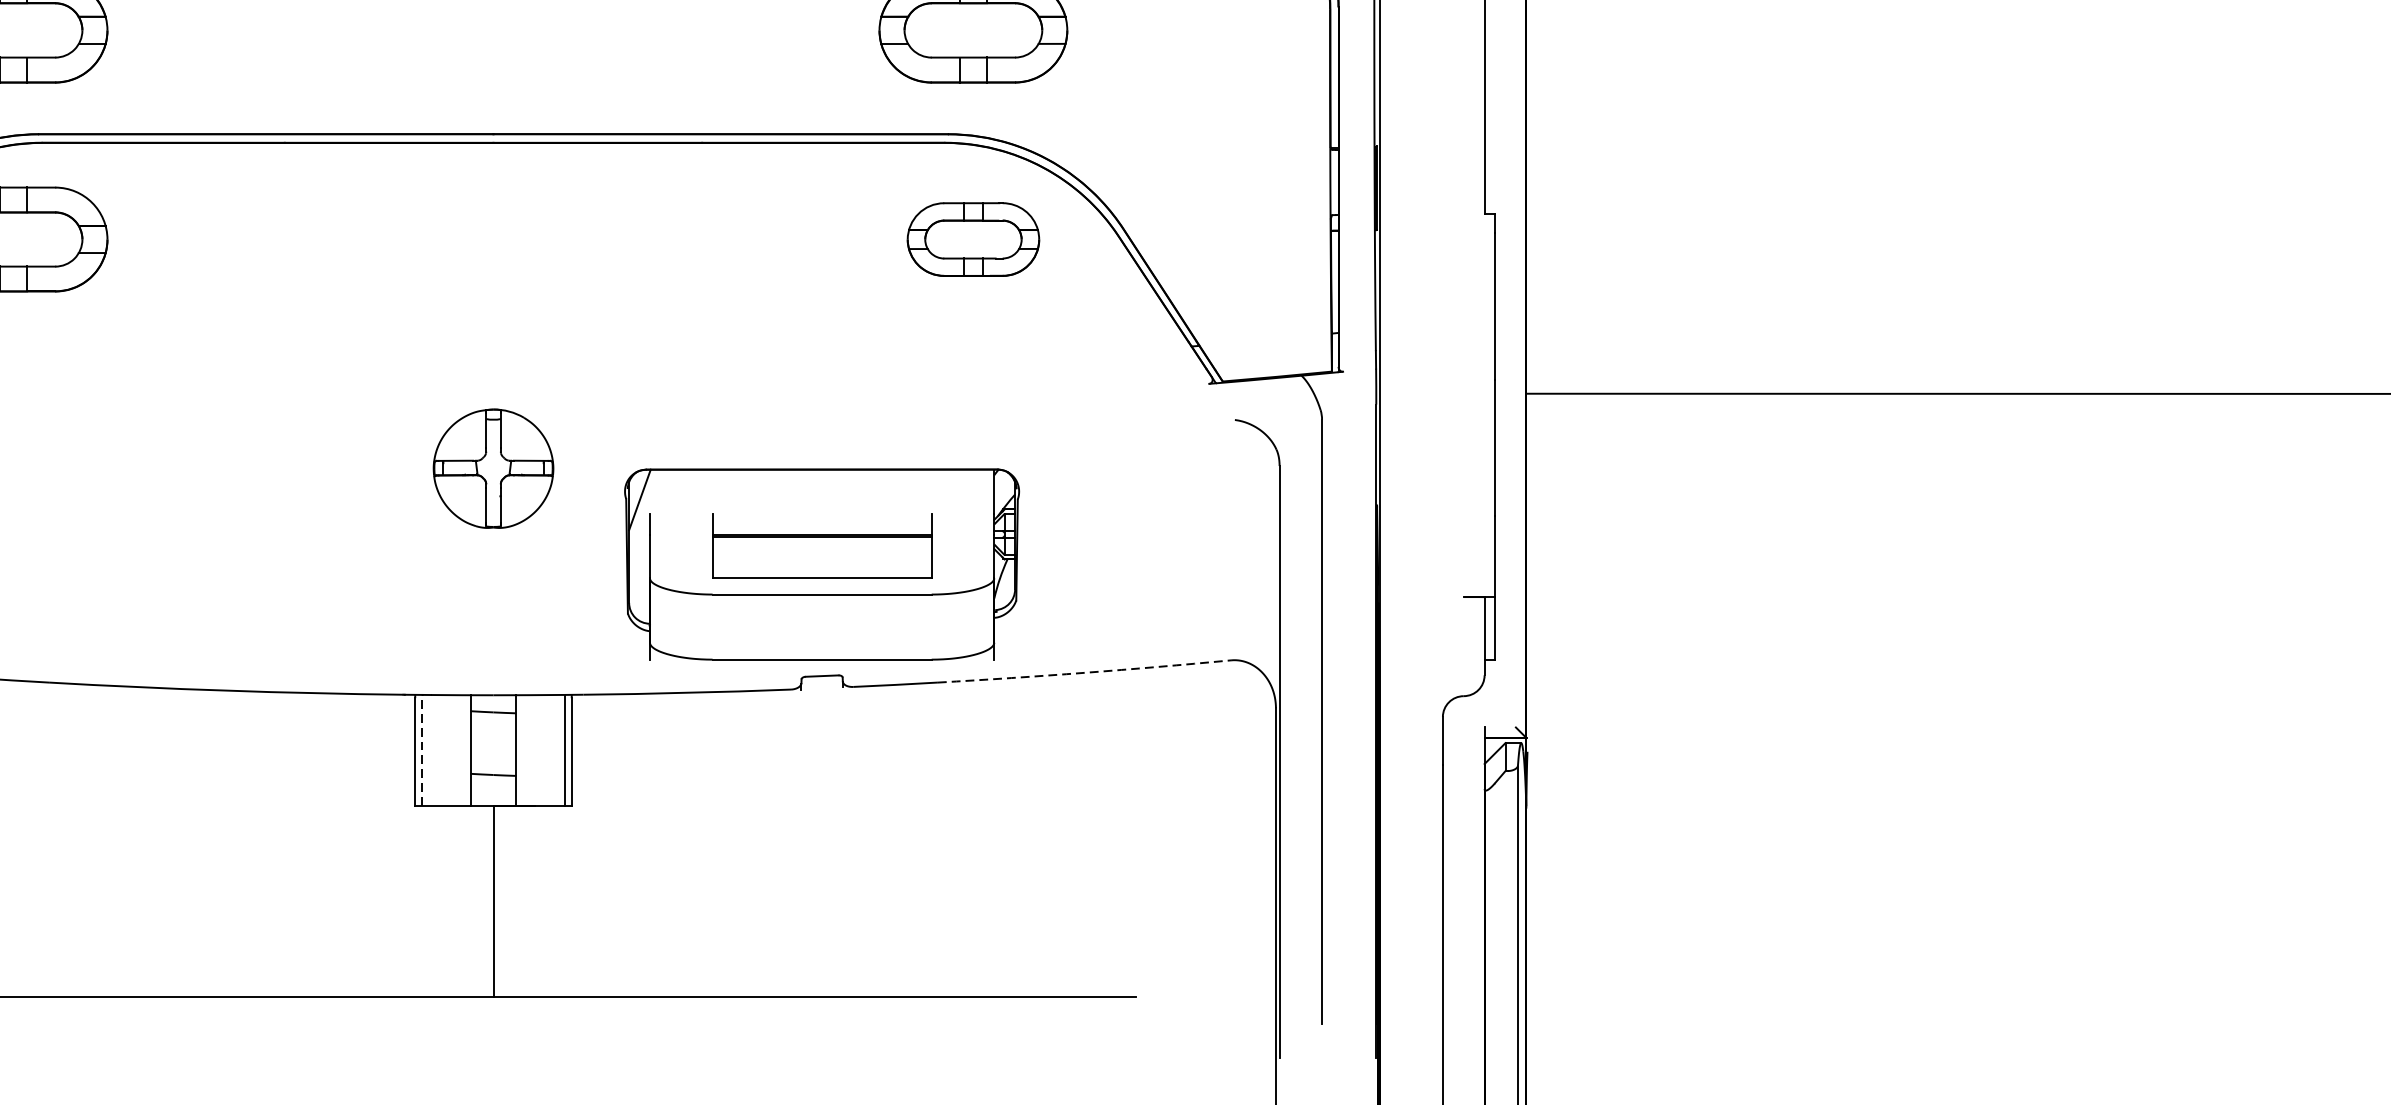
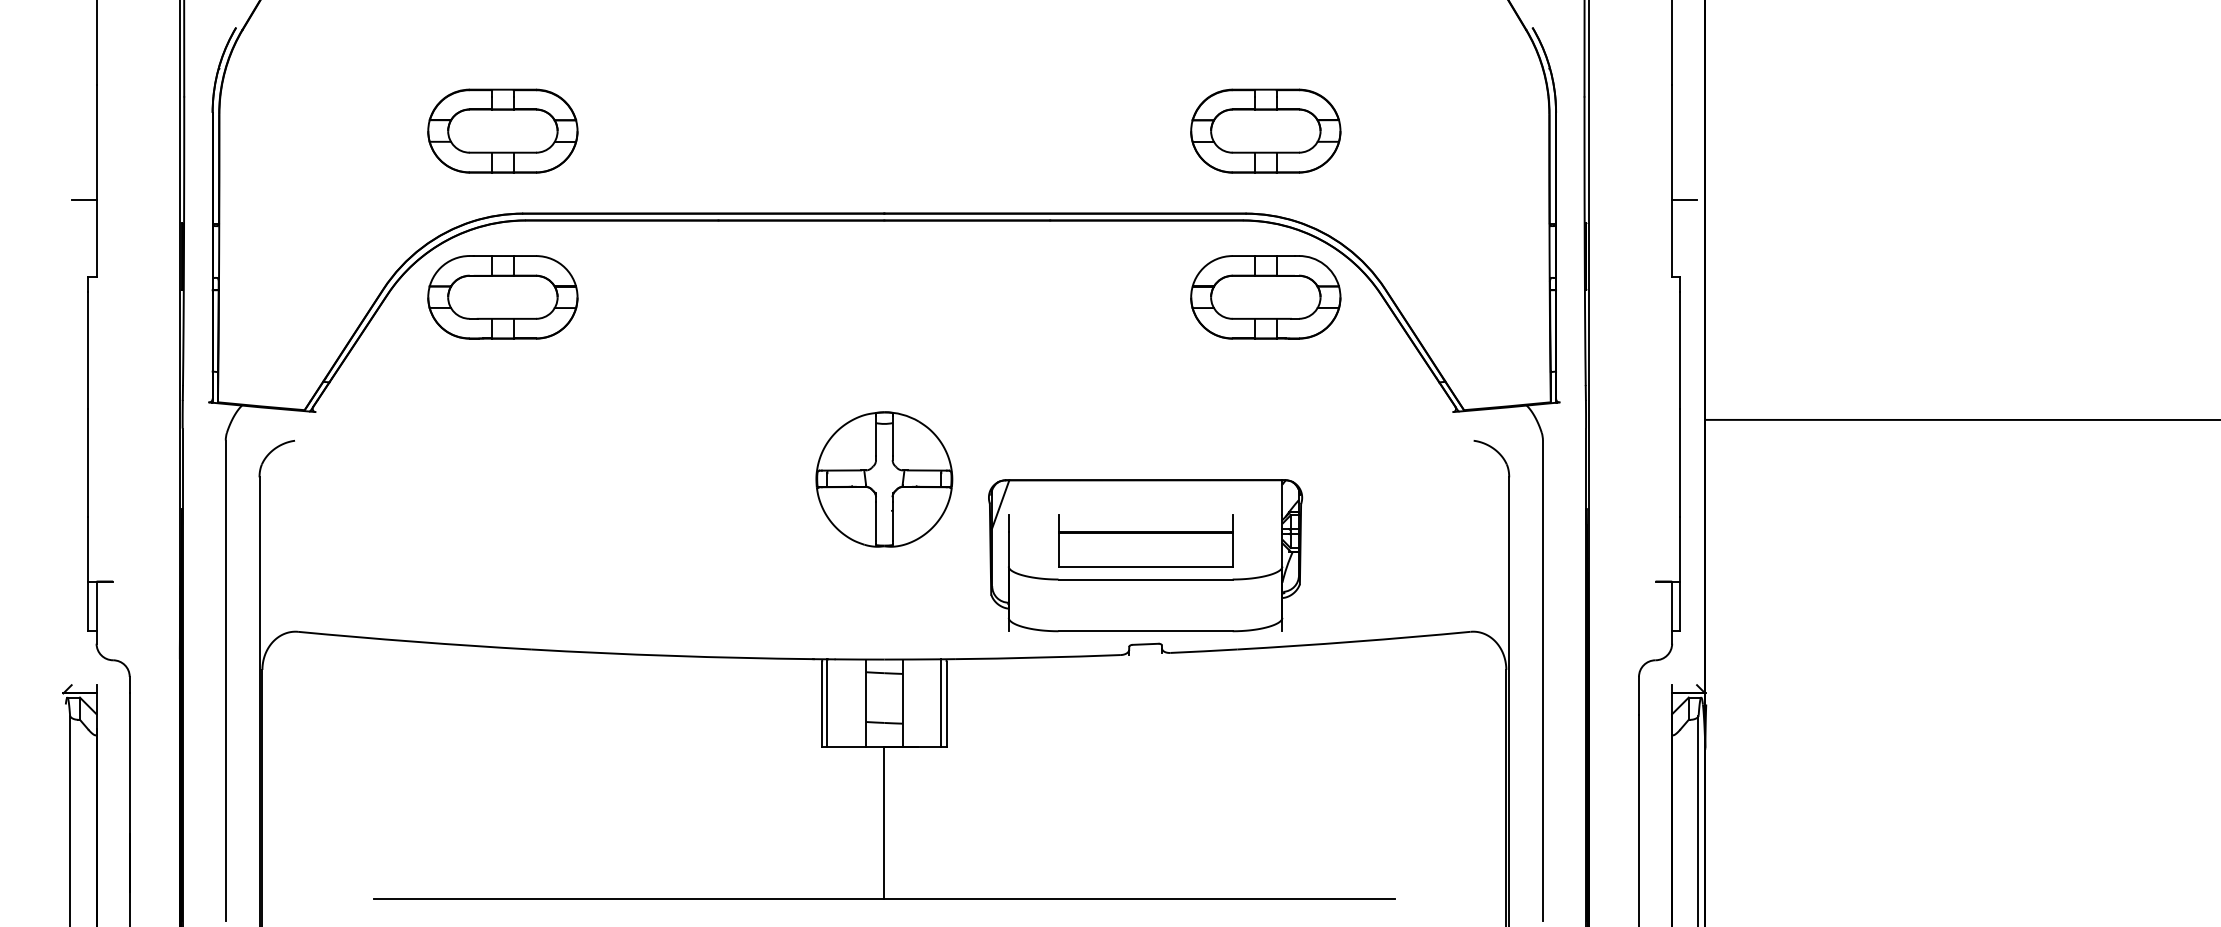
line: (1500, 117) -> (1684, 200), added
part: (972, 239) -> (1265, 297), size x1.43
part: (493, 468) -> (884, 479), size x1.43
arc: (1084, 672) -> (1354, 641), dashed -> solid
line: (421, 749) -> (827, 702), dashed -> solid

